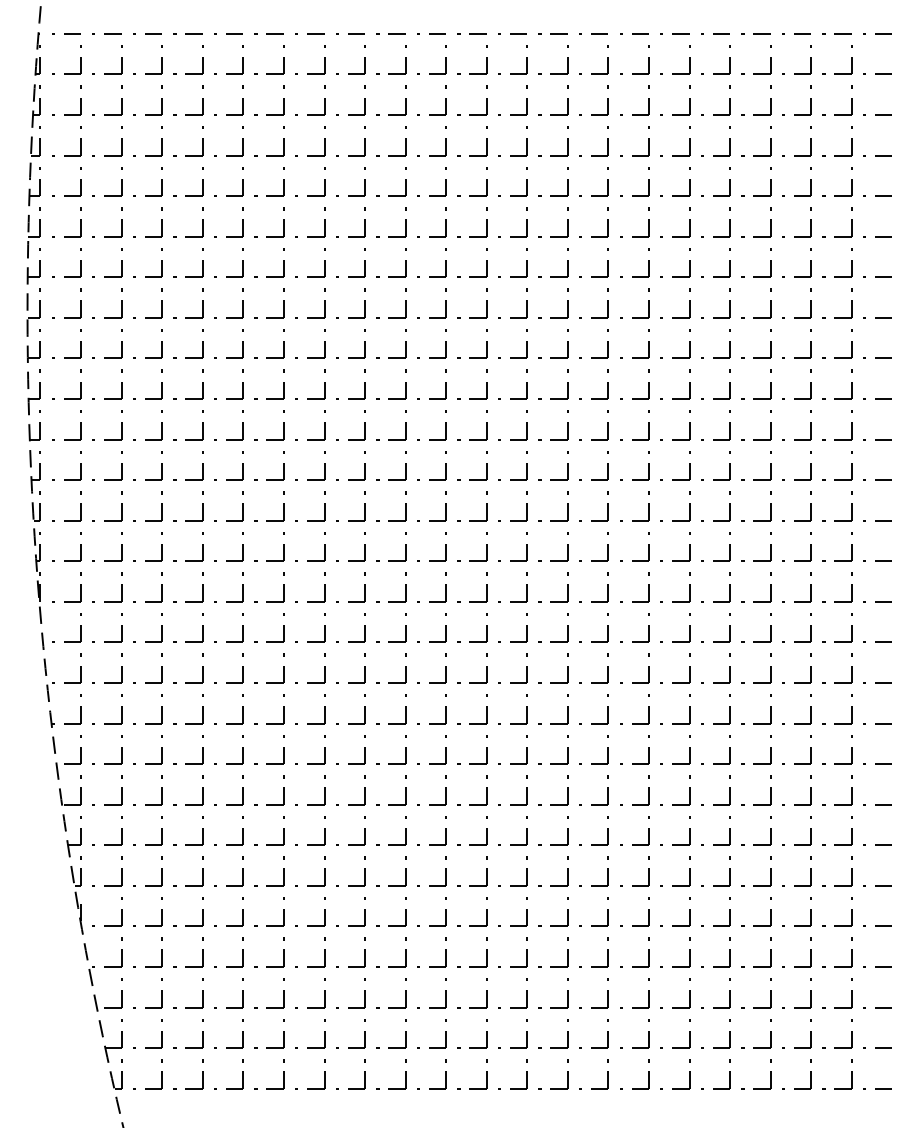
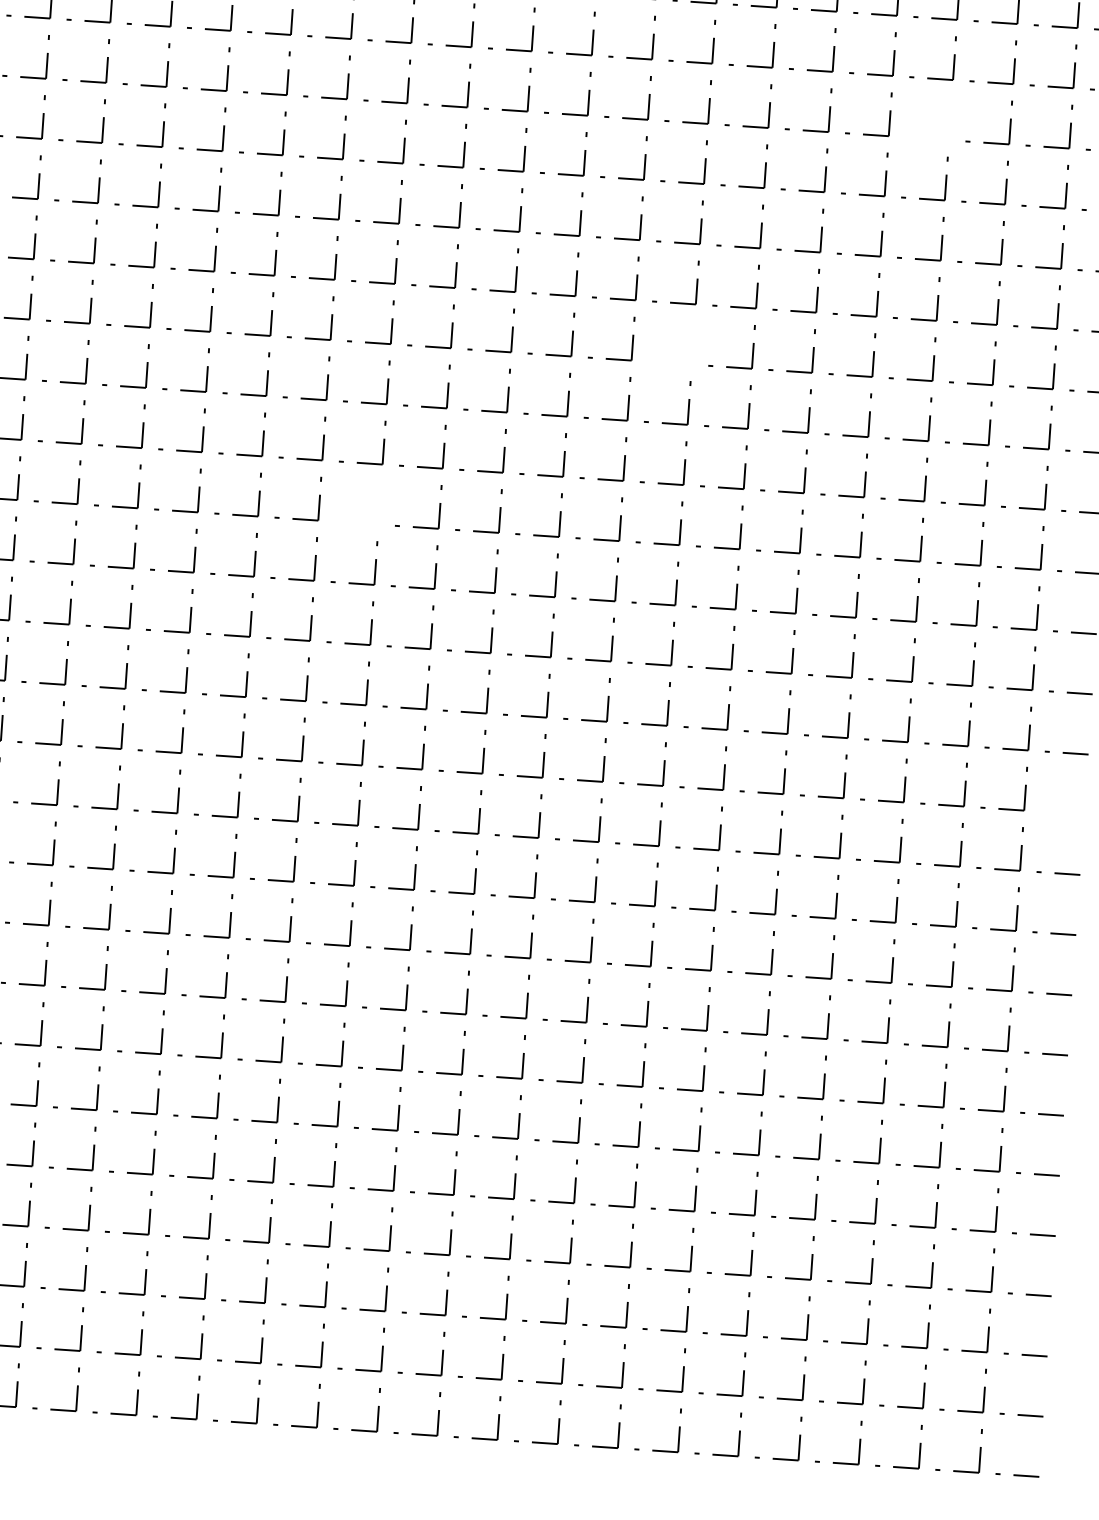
part: (770, 181) -> (950, 118), removed
part: (607, 343) -> (691, 342), removed
part: (405, 465) -> (379, 503), removed
line: (877, 641) -> (1062, 811), removed

